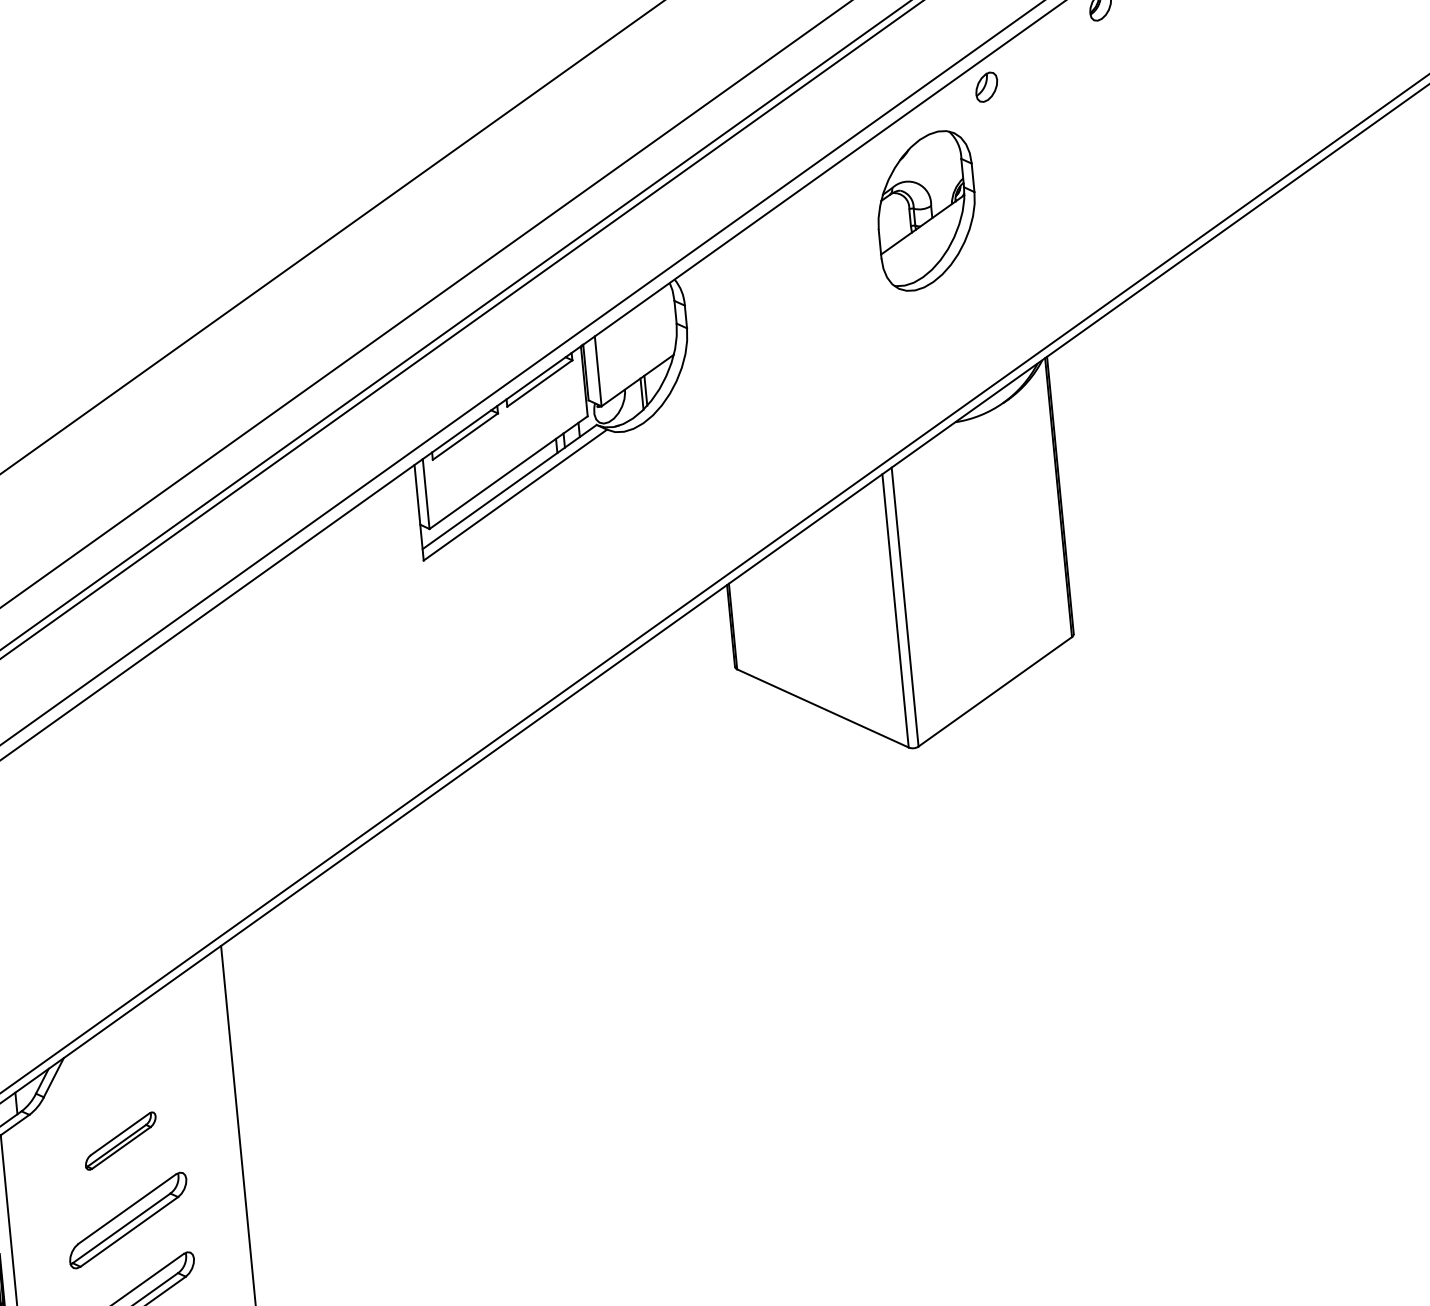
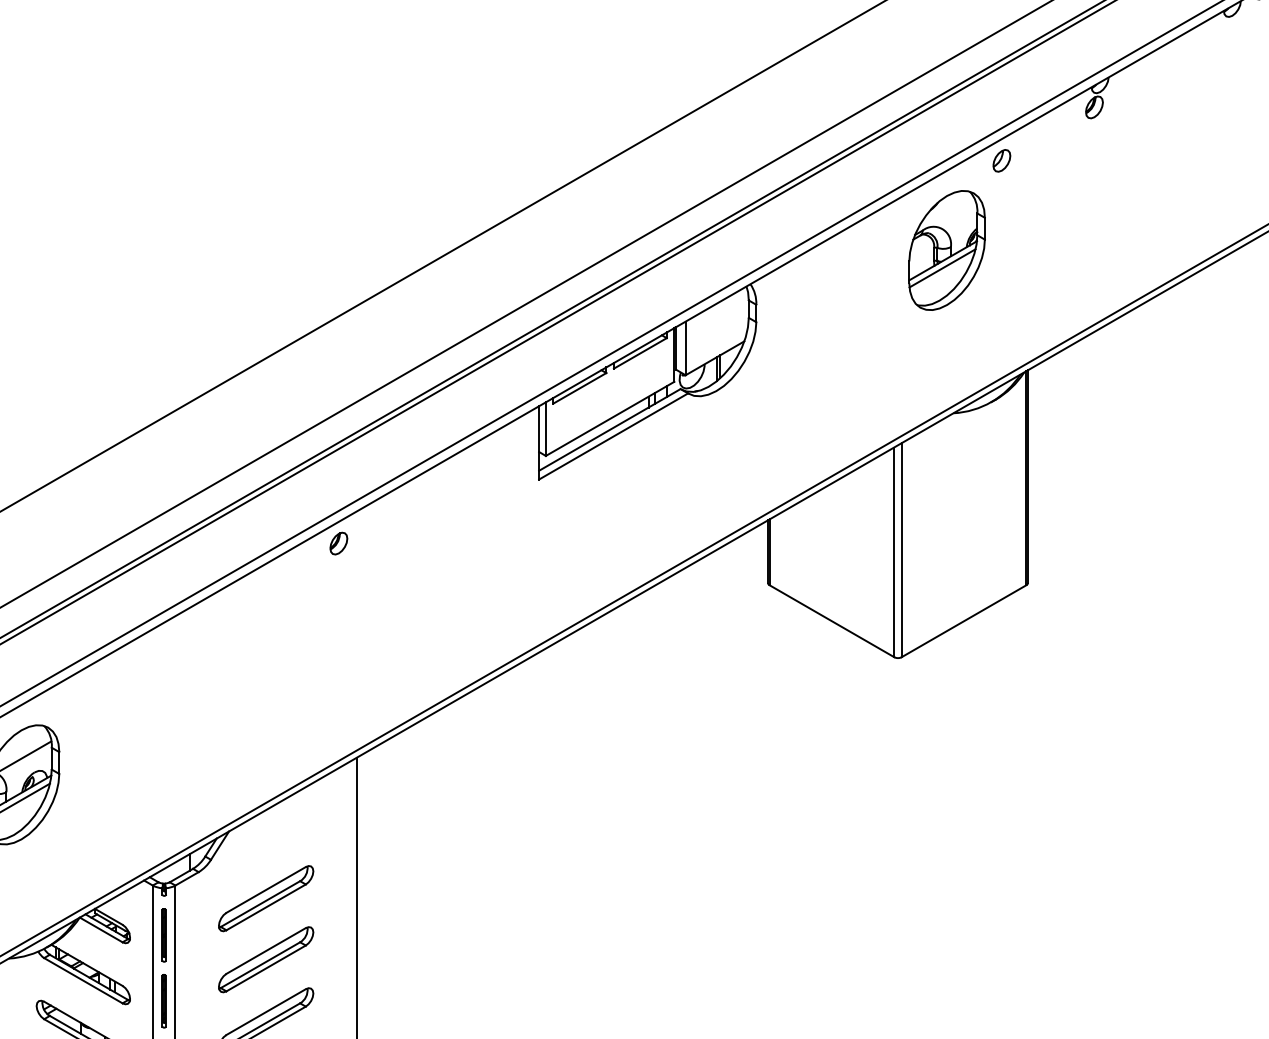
line: (922, 234) -> (942, 268), added
part: (170, 669) -> (338, 543), added
part: (121, 1140) -> (266, 898), size x1.67

